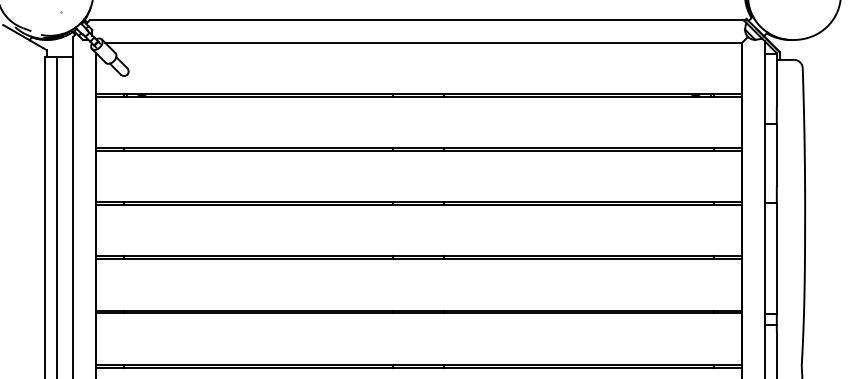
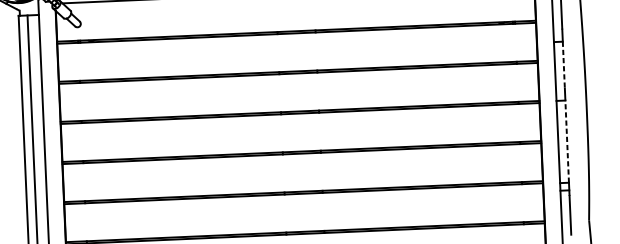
line: (776, 155) -> (563, 65), solid -> dashed
line: (776, 258) -> (566, 141), solid -> dashed

